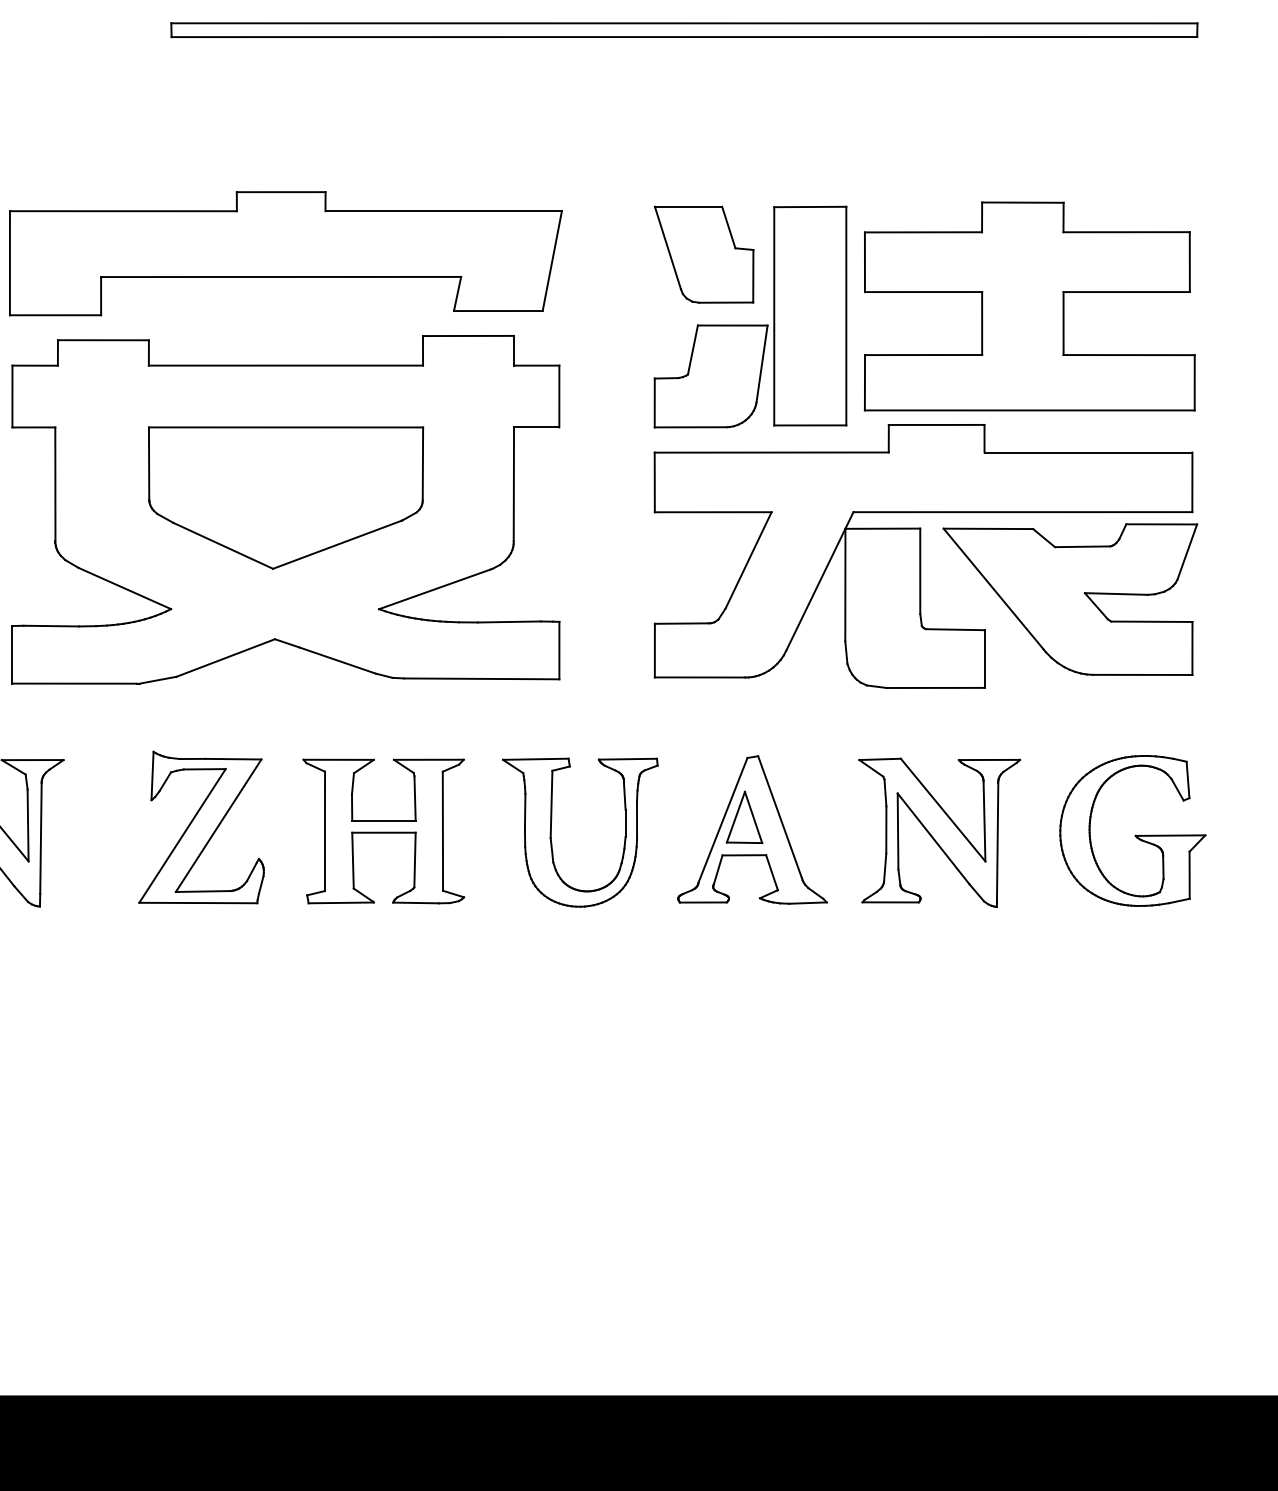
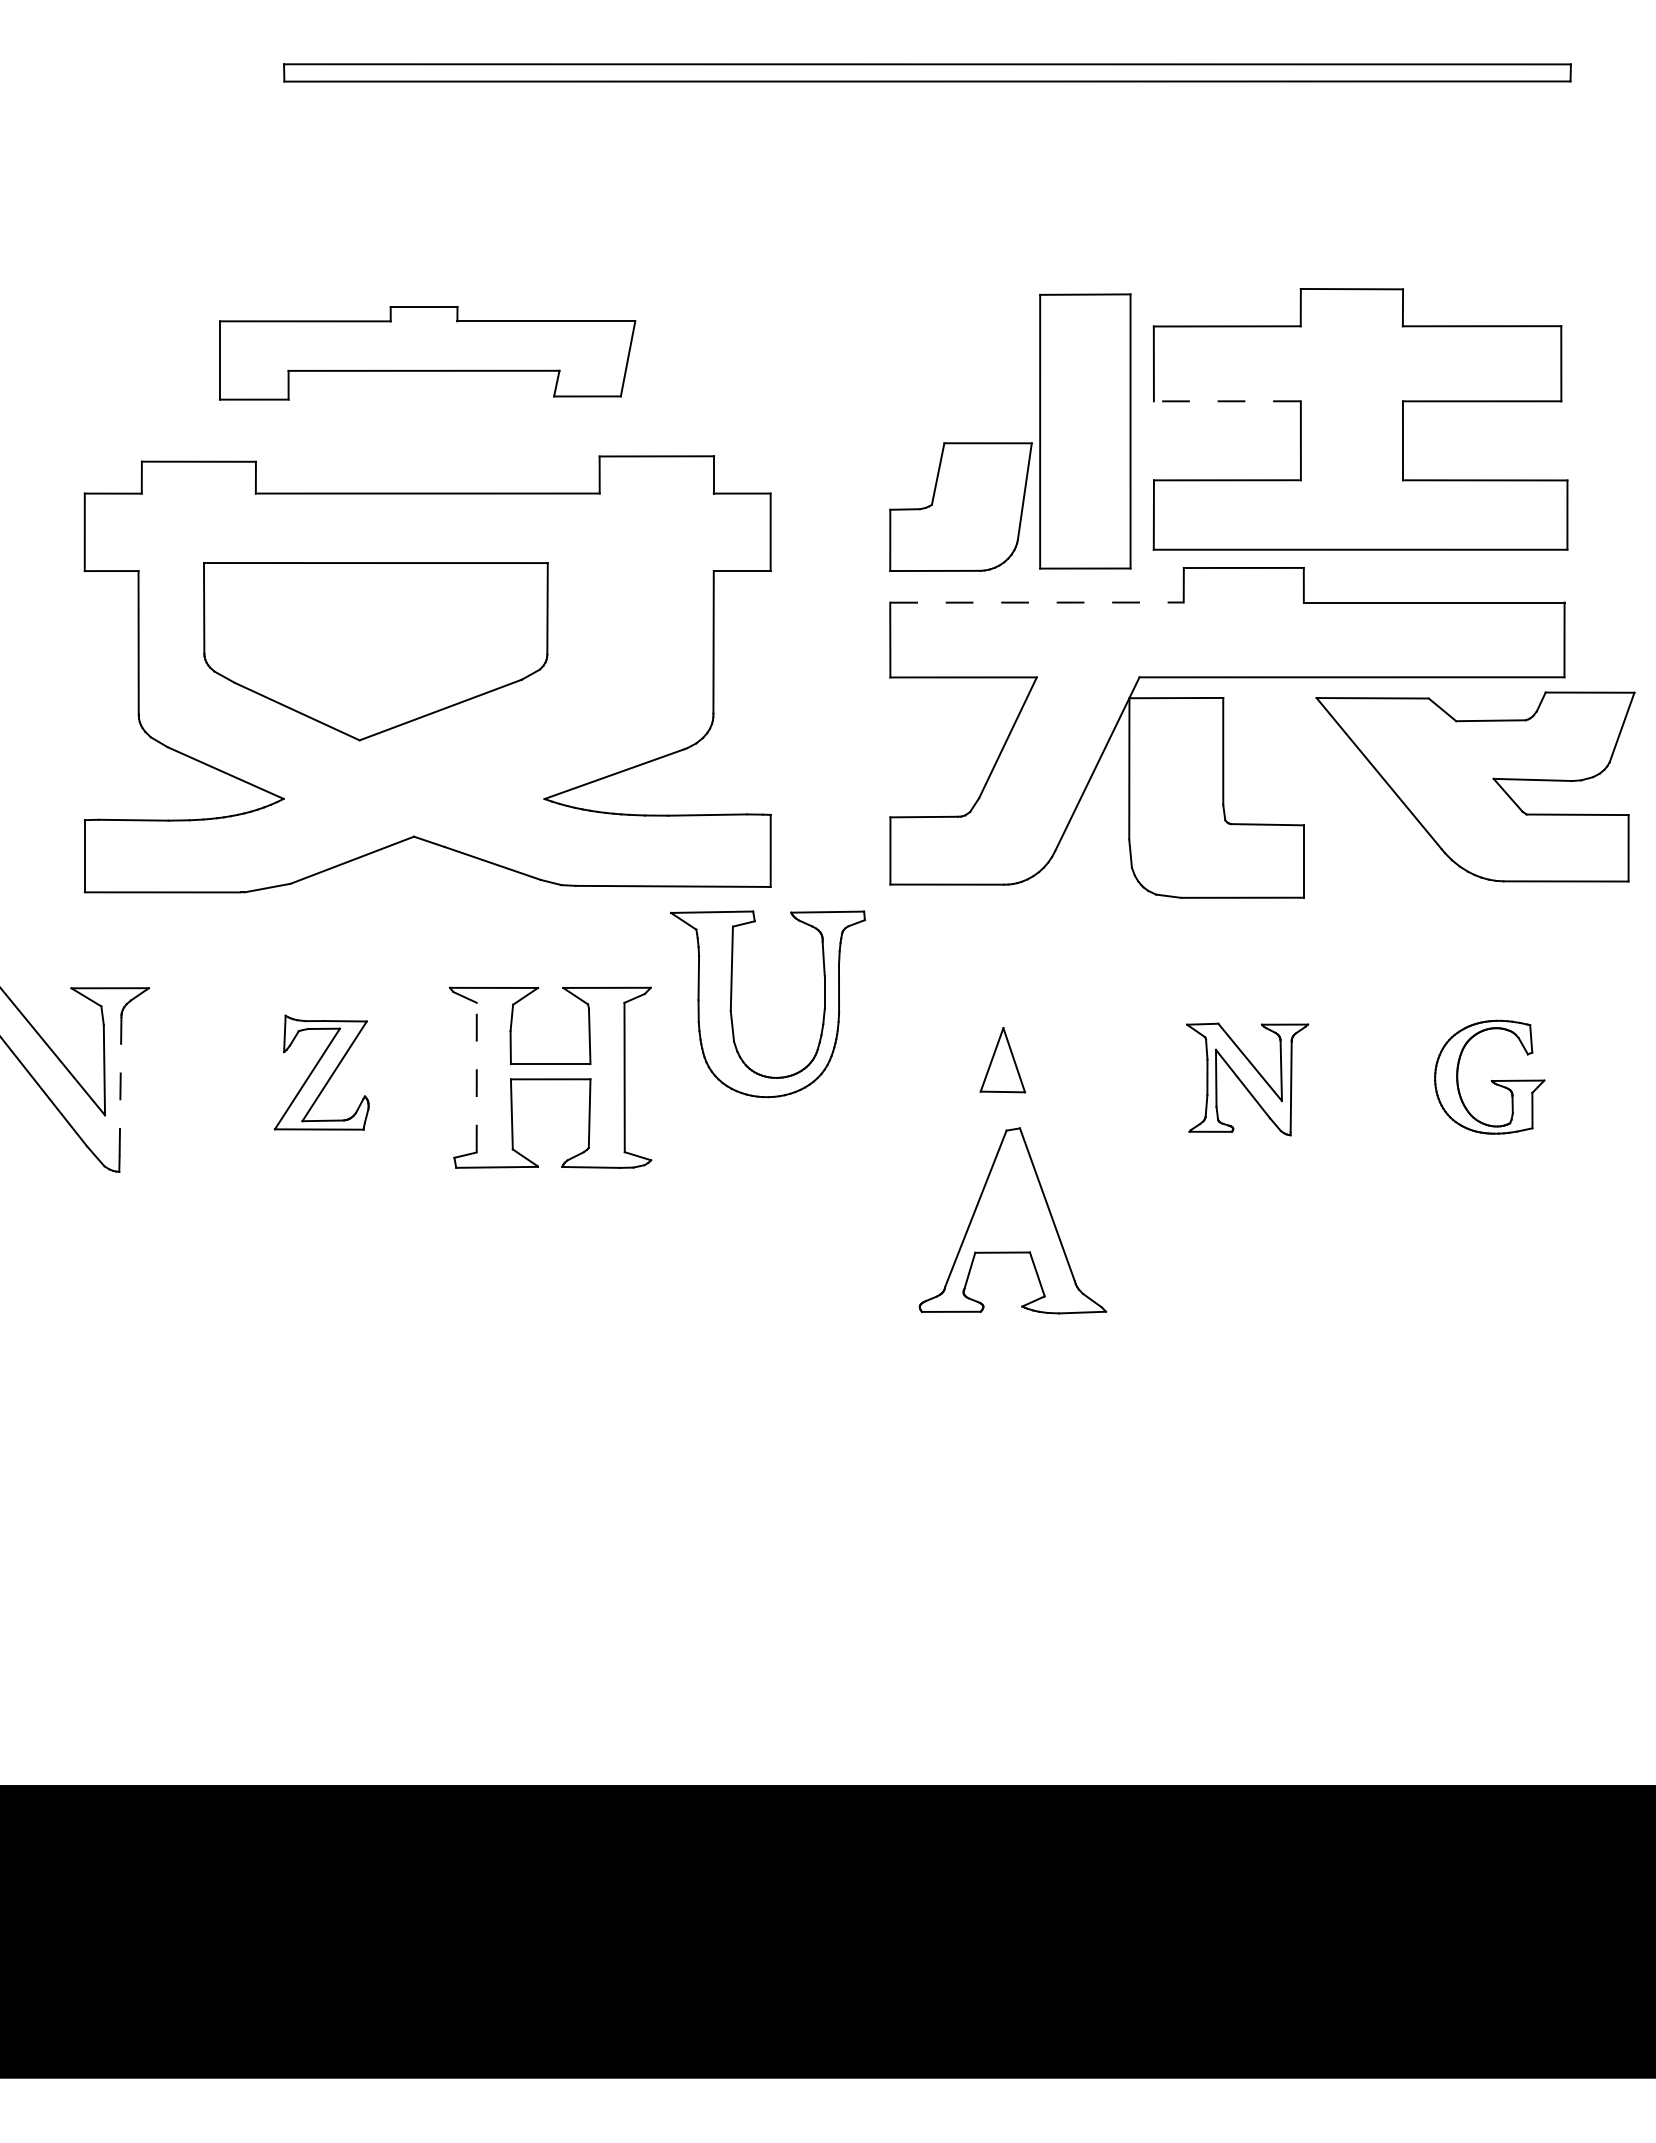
part: (285, 253) -> (427, 353), size x0.6
part: (703, 254) -> (951, 354), removed
line: (922, 292) -> (1226, 401), solid -> dashed
line: (771, 452) -> (1036, 602), solid -> dashed
part: (285, 497) -> (375, 651), moved
part: (1070, 599) -> (1475, 786), moved
part: (552, 826) -> (732, 996), moved
part: (201, 827) -> (321, 1072), size x0.6
part: (752, 829) -> (1012, 1220), moved
line: (324, 831) -> (476, 1077), solid -> dashed
part: (1132, 831) -> (1489, 1077), size x0.6
part: (939, 832) -> (1247, 1079), size x0.6
line: (40, 838) -> (120, 1086), solid -> dashed

